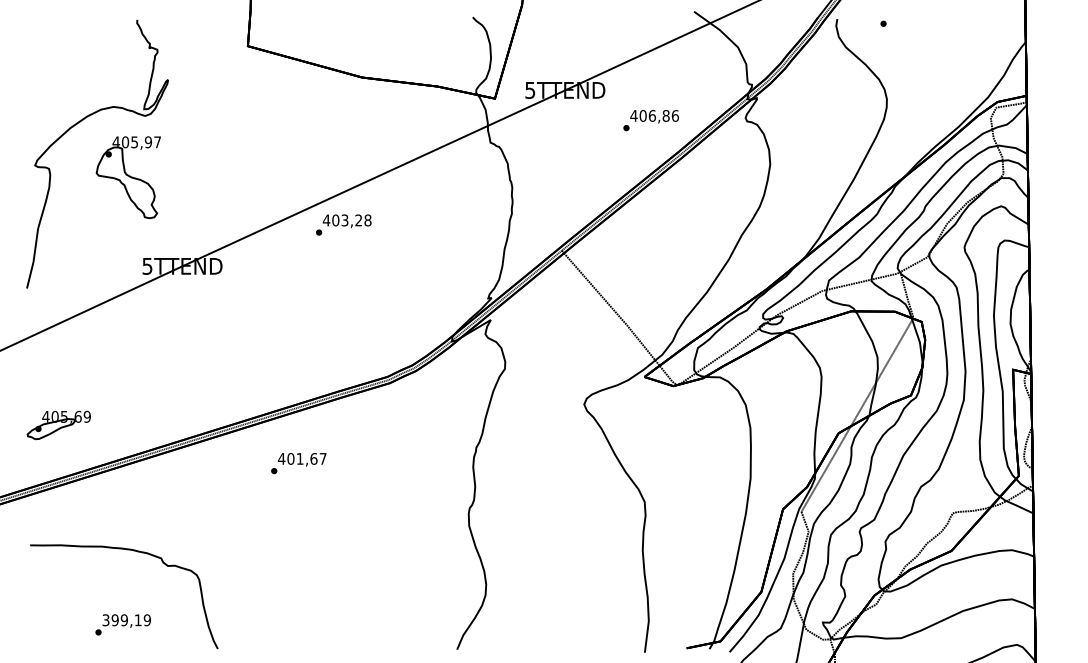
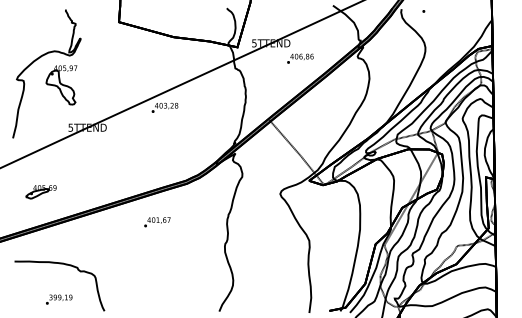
text: (651, 119) -> (300, 58), moved
part: (57, 426) -> (40, 192), moved
text: (299, 463) -> (157, 222), moved

